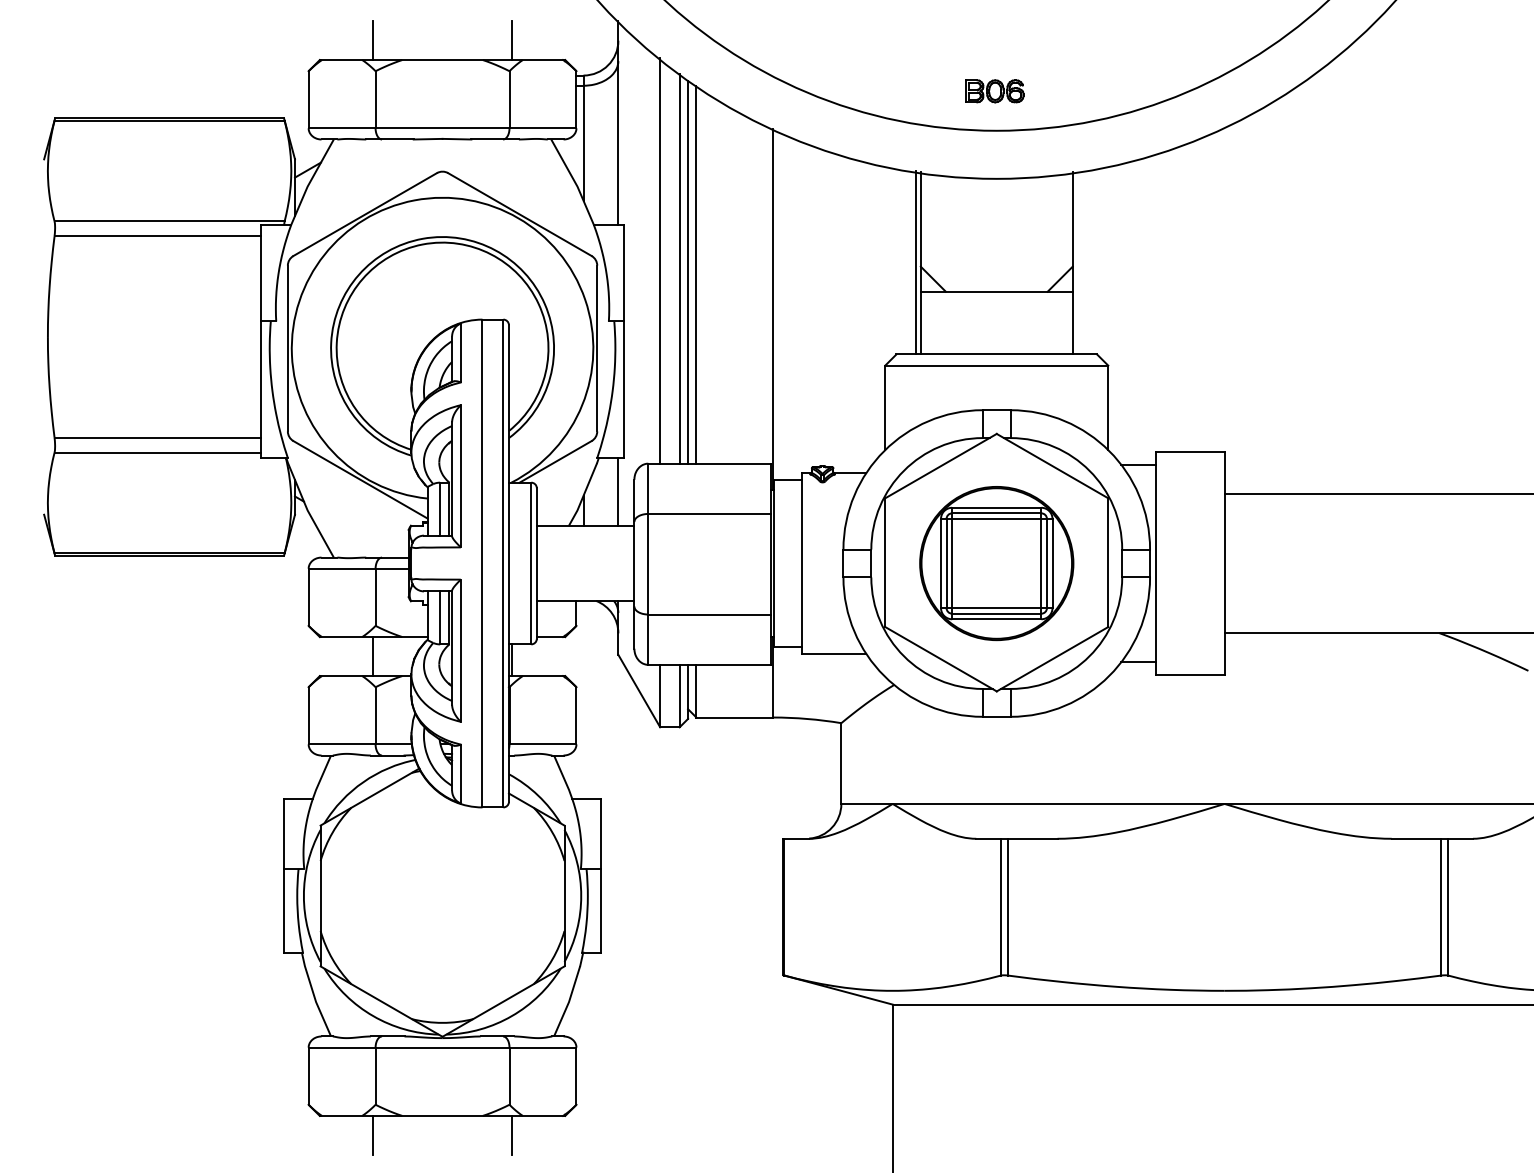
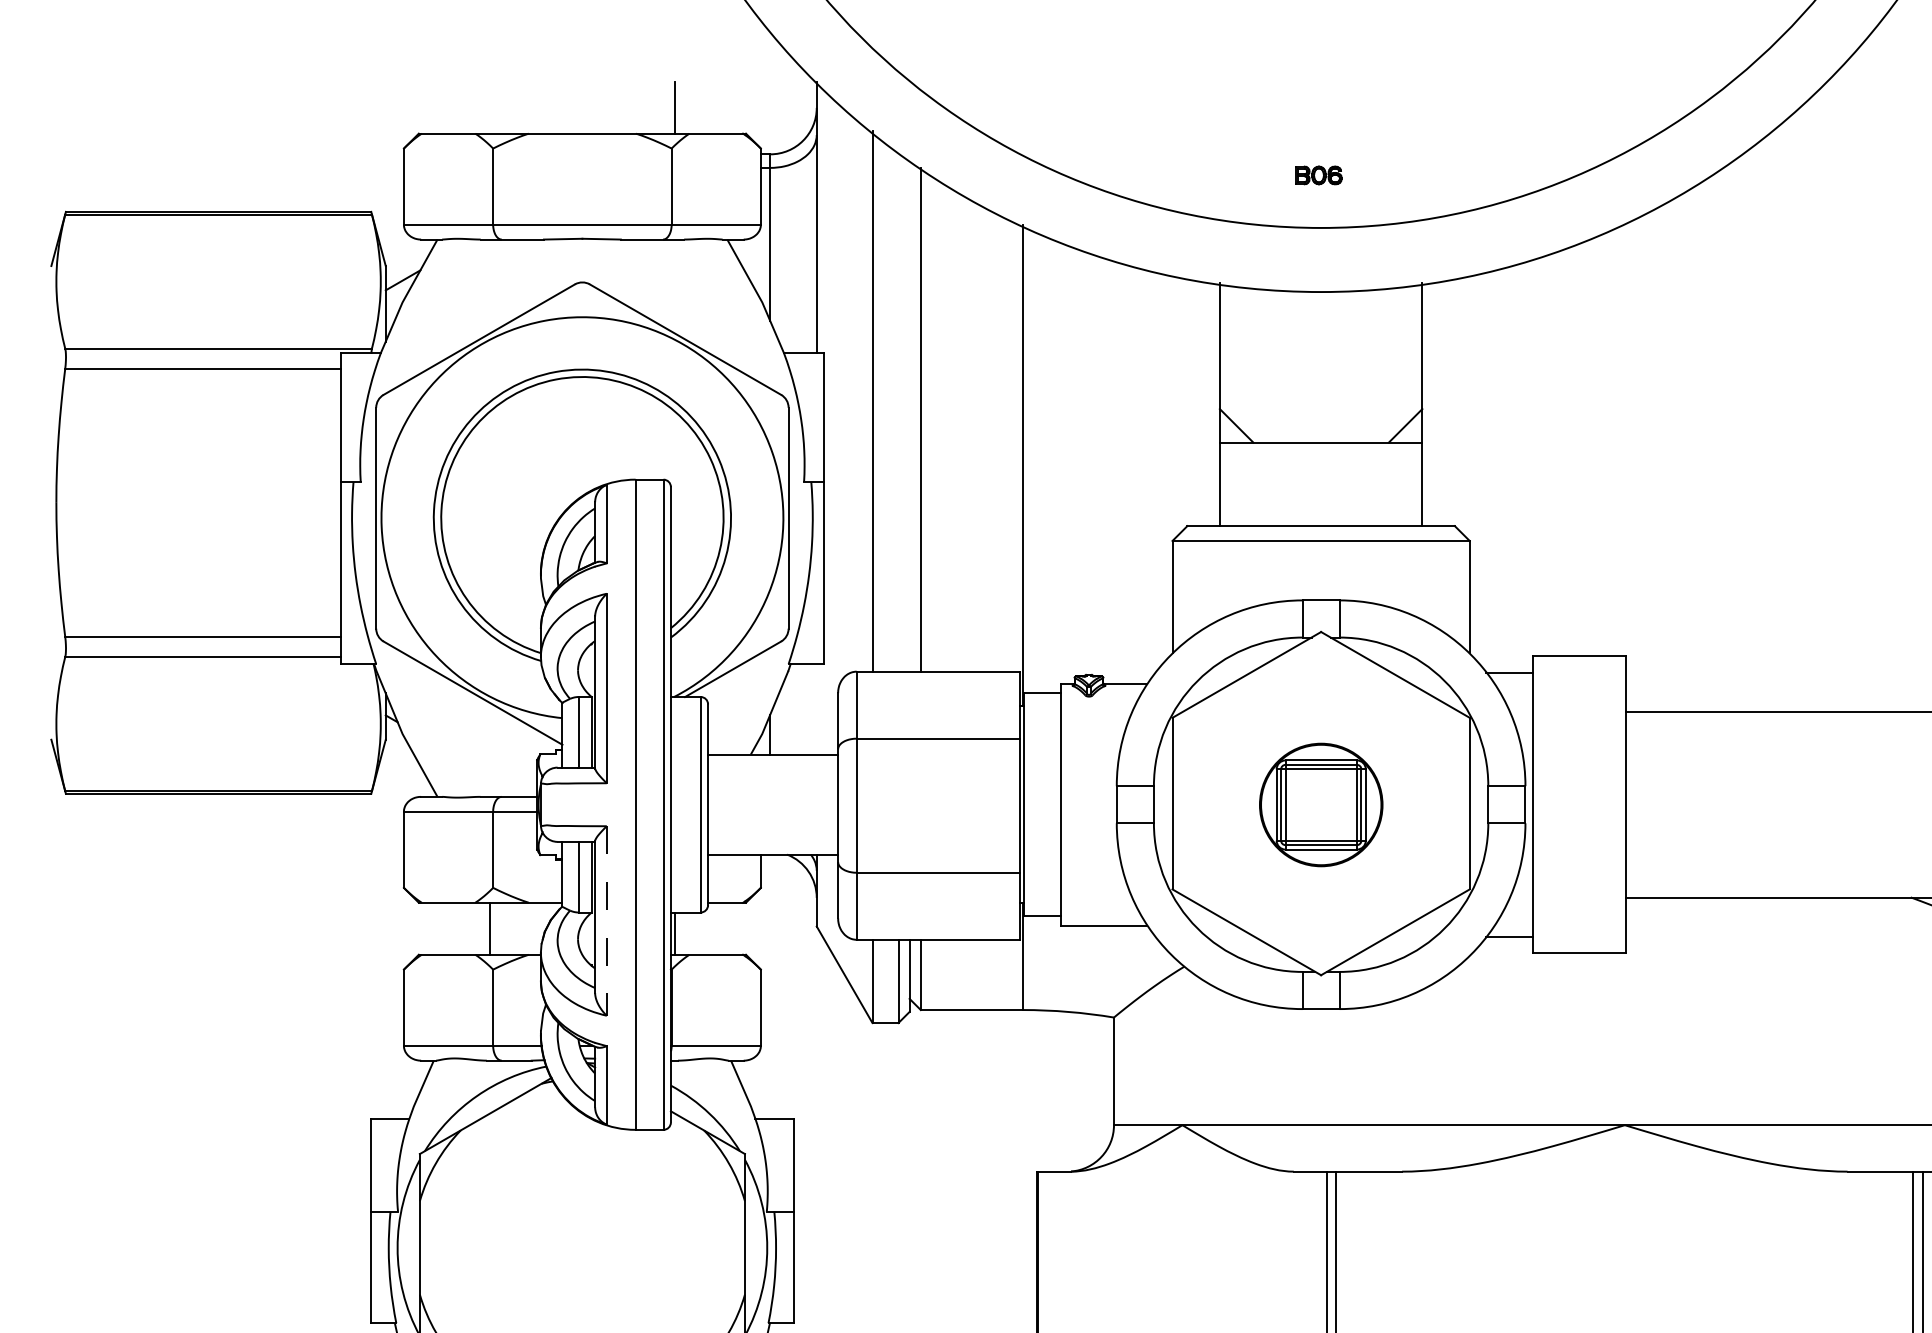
line: (372, 40) -> (489, 107), removed
part: (994, 91) -> (1318, 175), size x0.6
line: (915, 262) -> (1212, 403), removed
line: (679, 268) -> (898, 411), removed
line: (688, 271) -> (910, 415), removed
line: (618, 491) -> (816, 708), removed
part: (996, 563) -> (1320, 804), size x0.6
line: (460, 651) -> (606, 922), solid -> dashed

